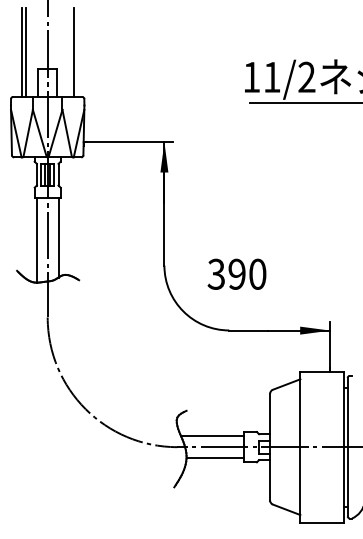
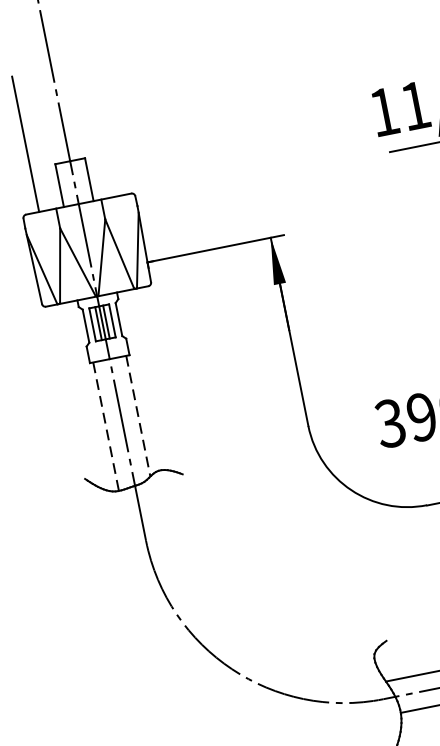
line: (26, 52) -> (32, 142), removed
line: (73, 52) -> (104, 128), removed
line: (58, 238) -> (138, 416), solid -> dashed
line: (36, 241) -> (105, 428), solid -> dashed

